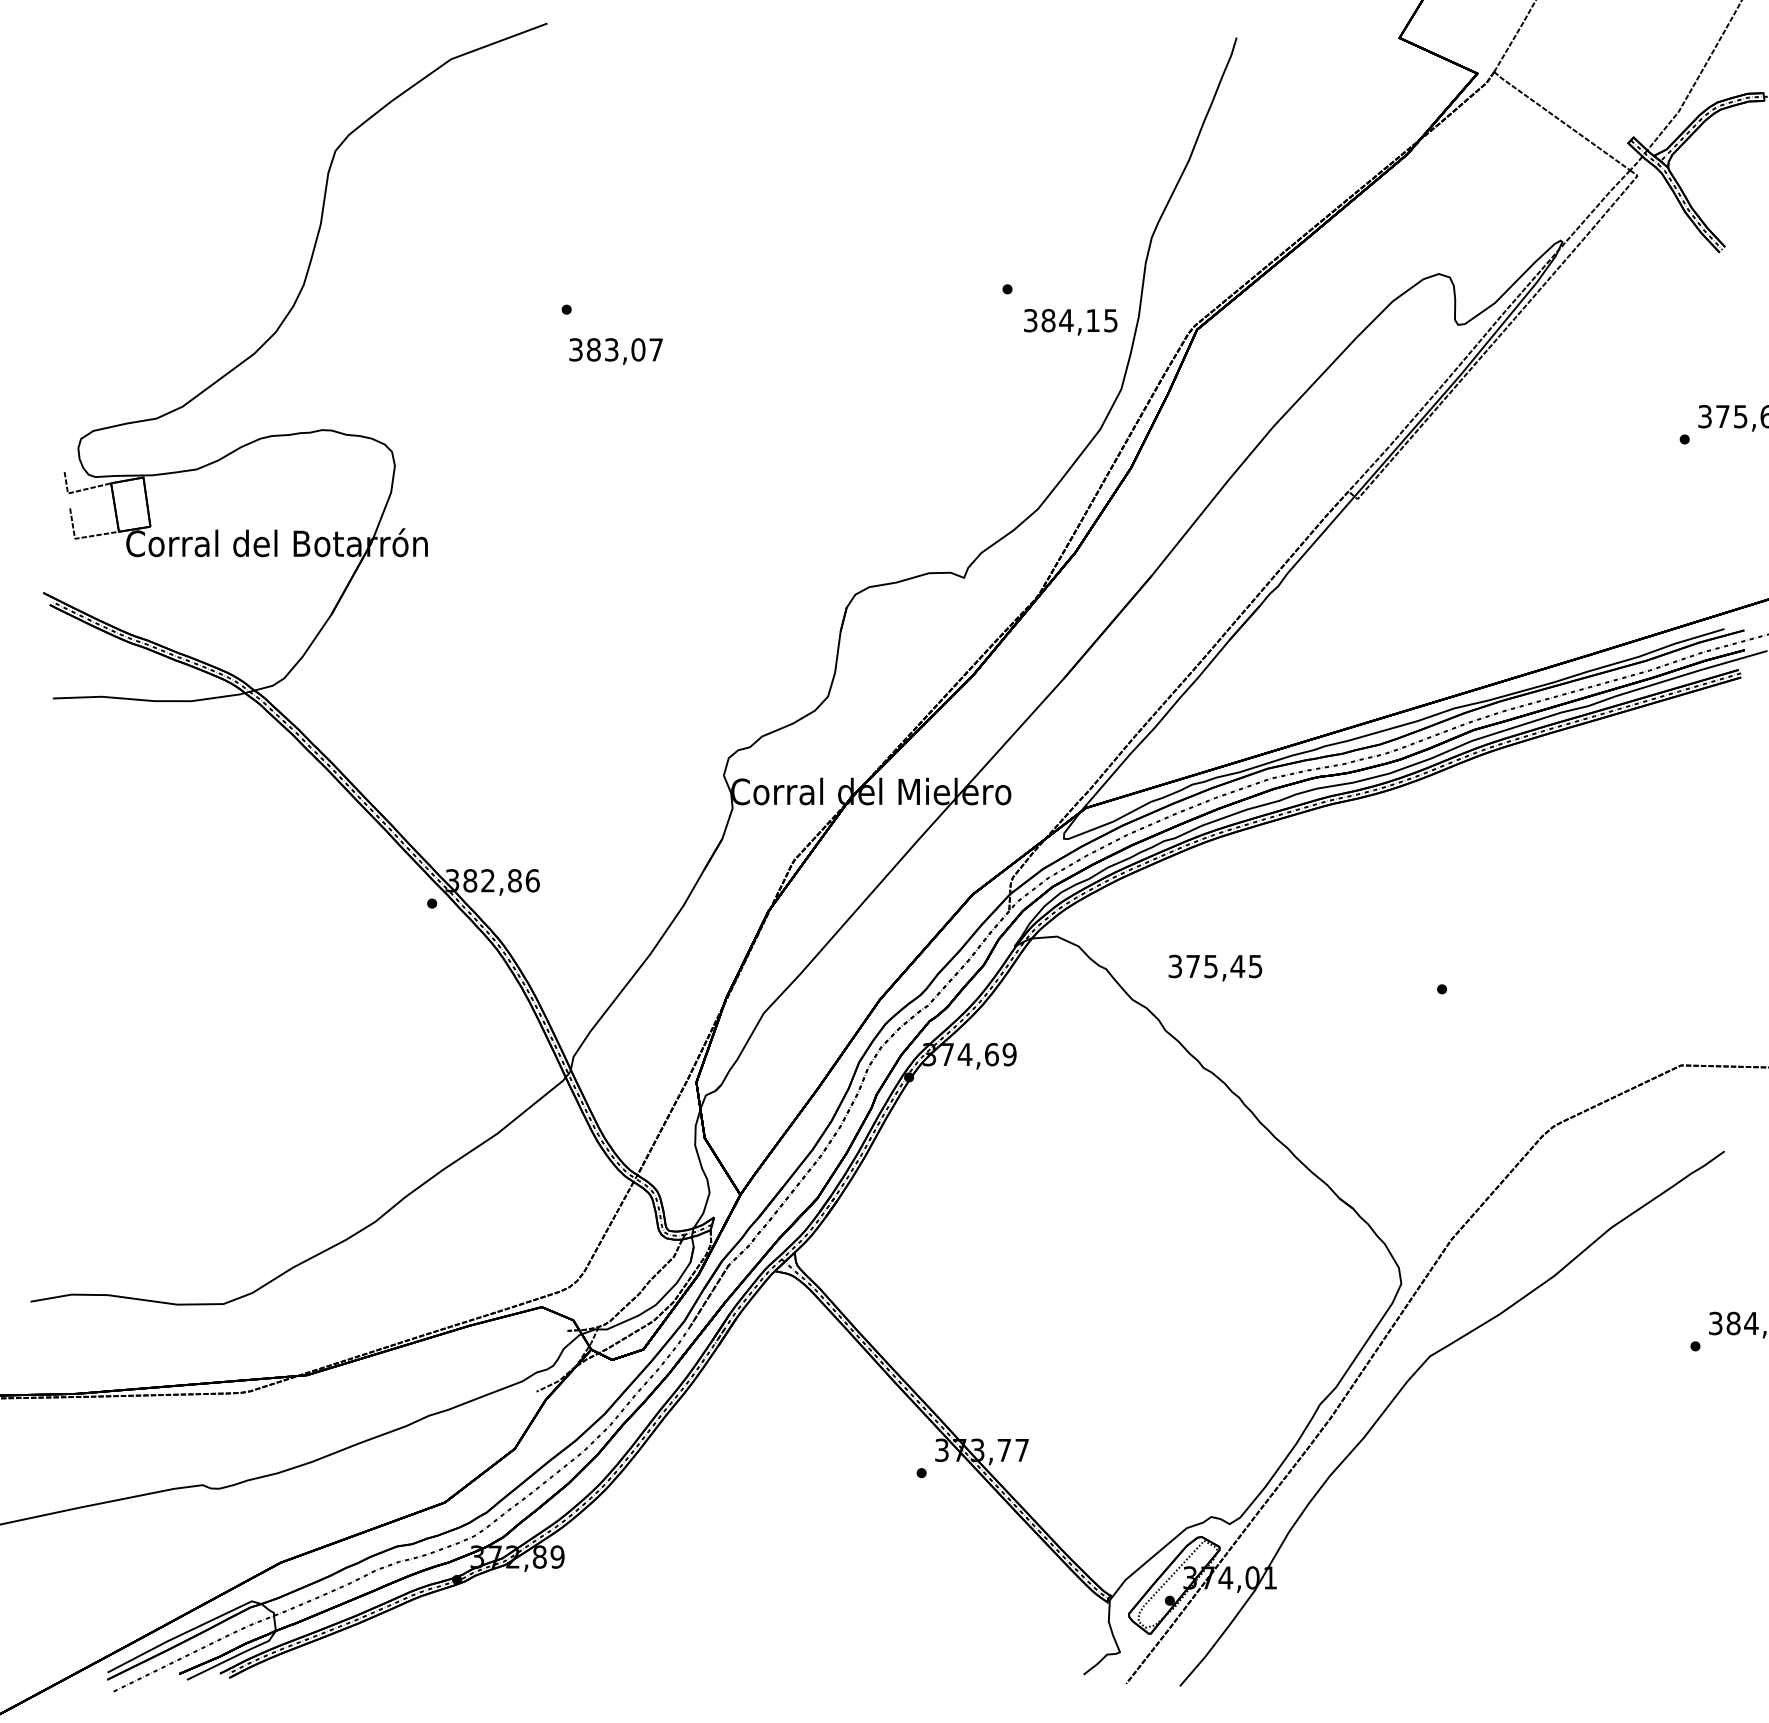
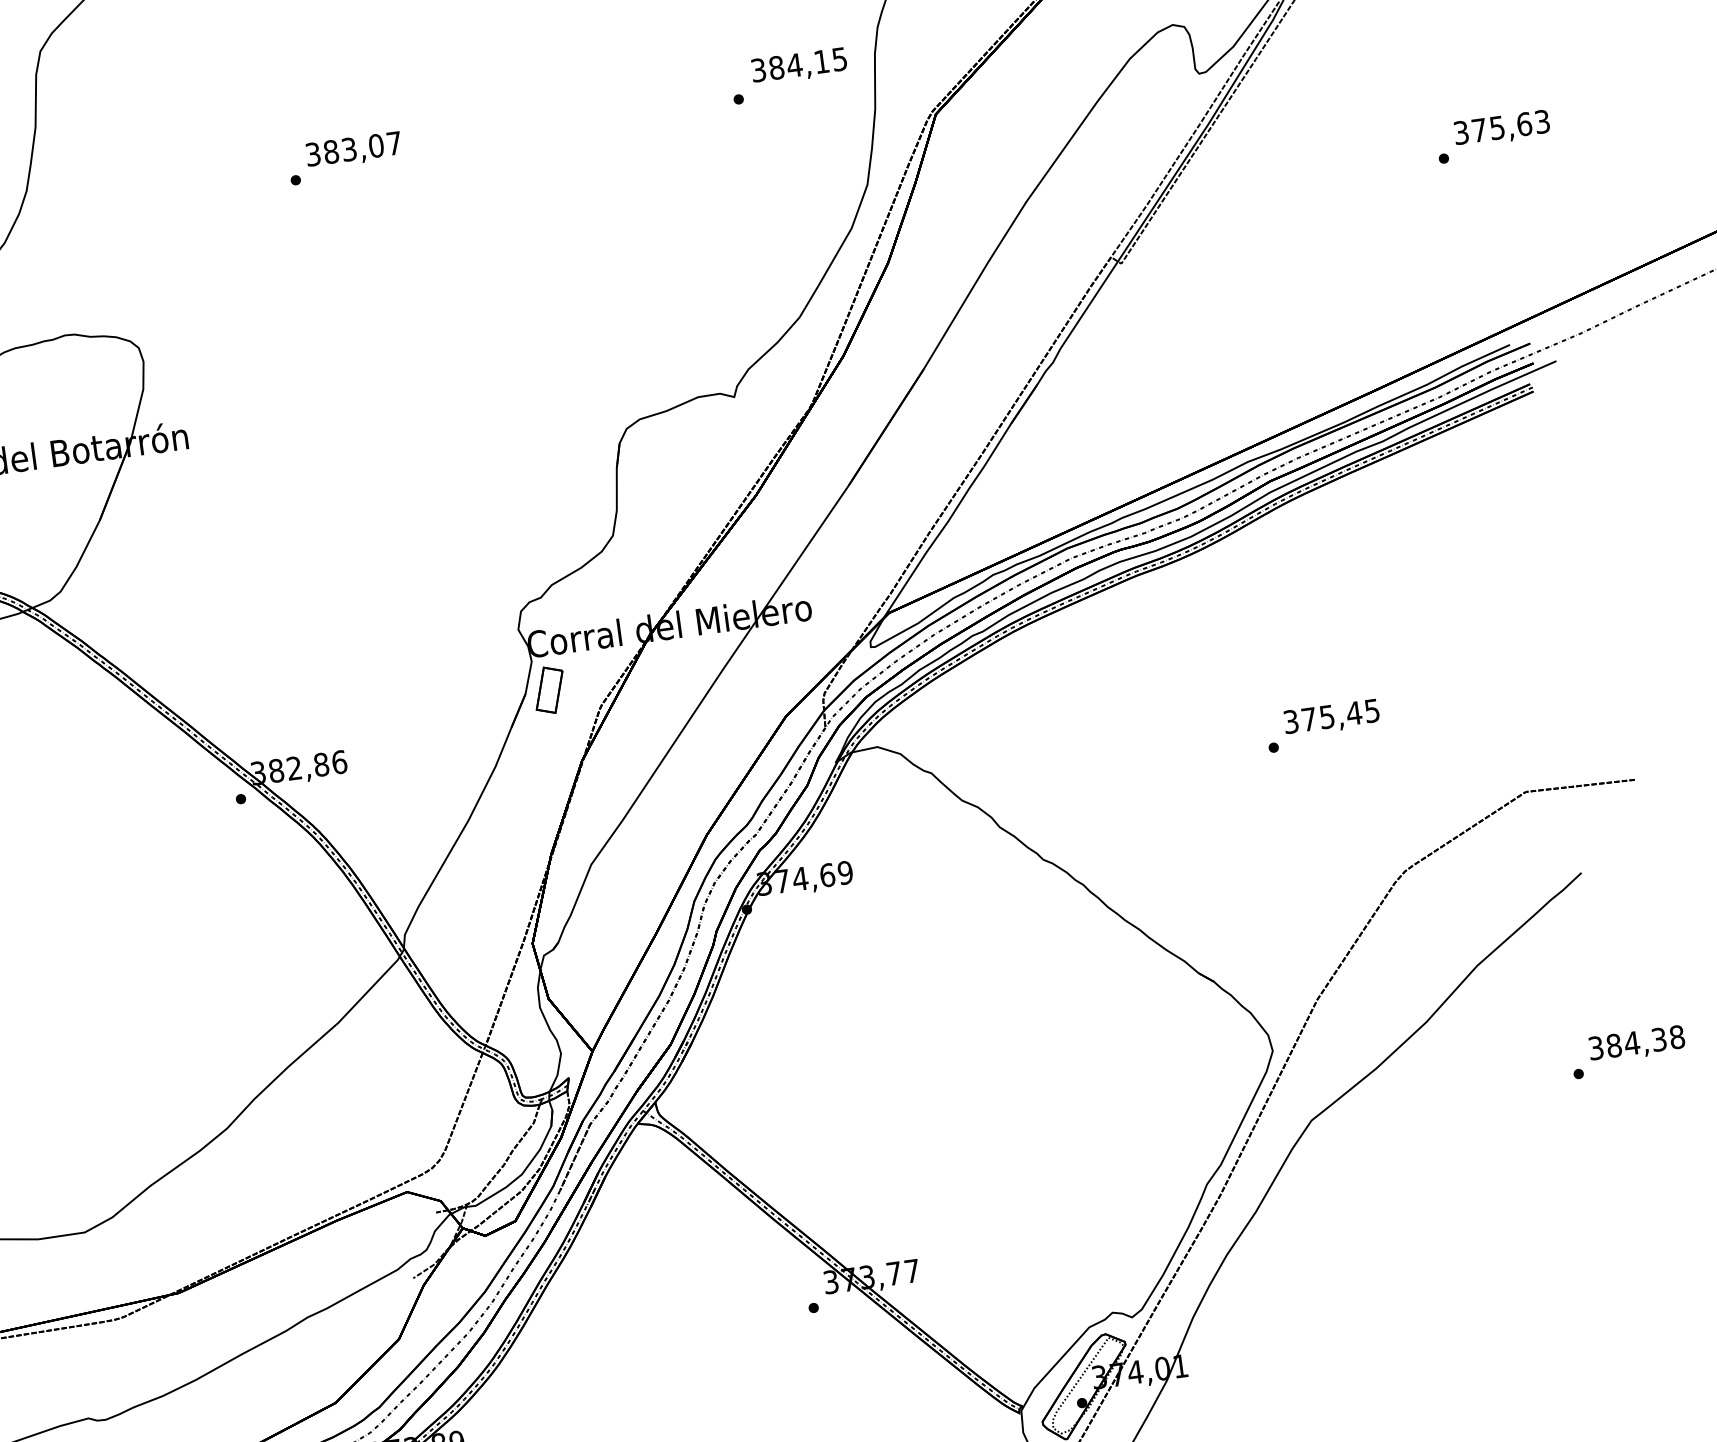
text: (1070, 322) -> (799, 66), moved
text: (615, 351) -> (353, 150), moved
part: (746, 838) -> (549, 690), added
text: (1215, 967) -> (1331, 717), moved

